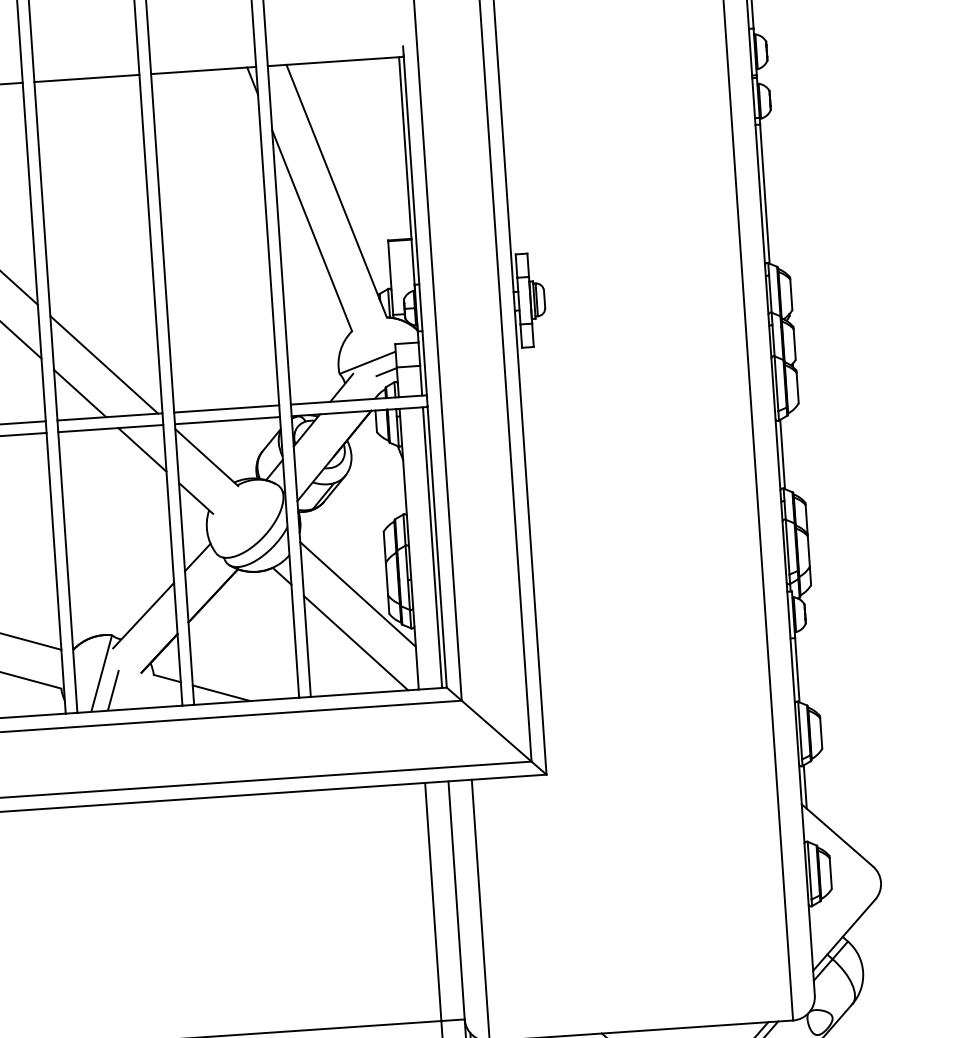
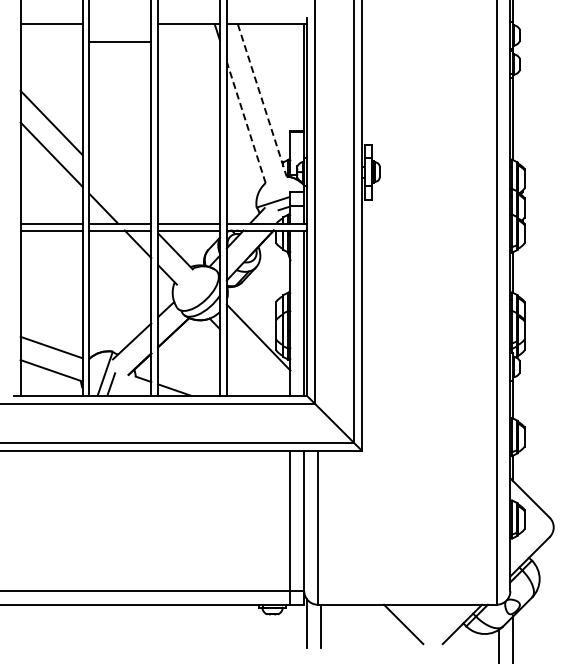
line: (87, 78) -> (120, 42), moved
line: (337, 191) -> (262, 100), solid -> dashed
line: (312, 230) -> (246, 122), solid -> dashed
line: (103, 364) -> (118, 192), removed
line: (355, 642) -> (255, 365), removed

